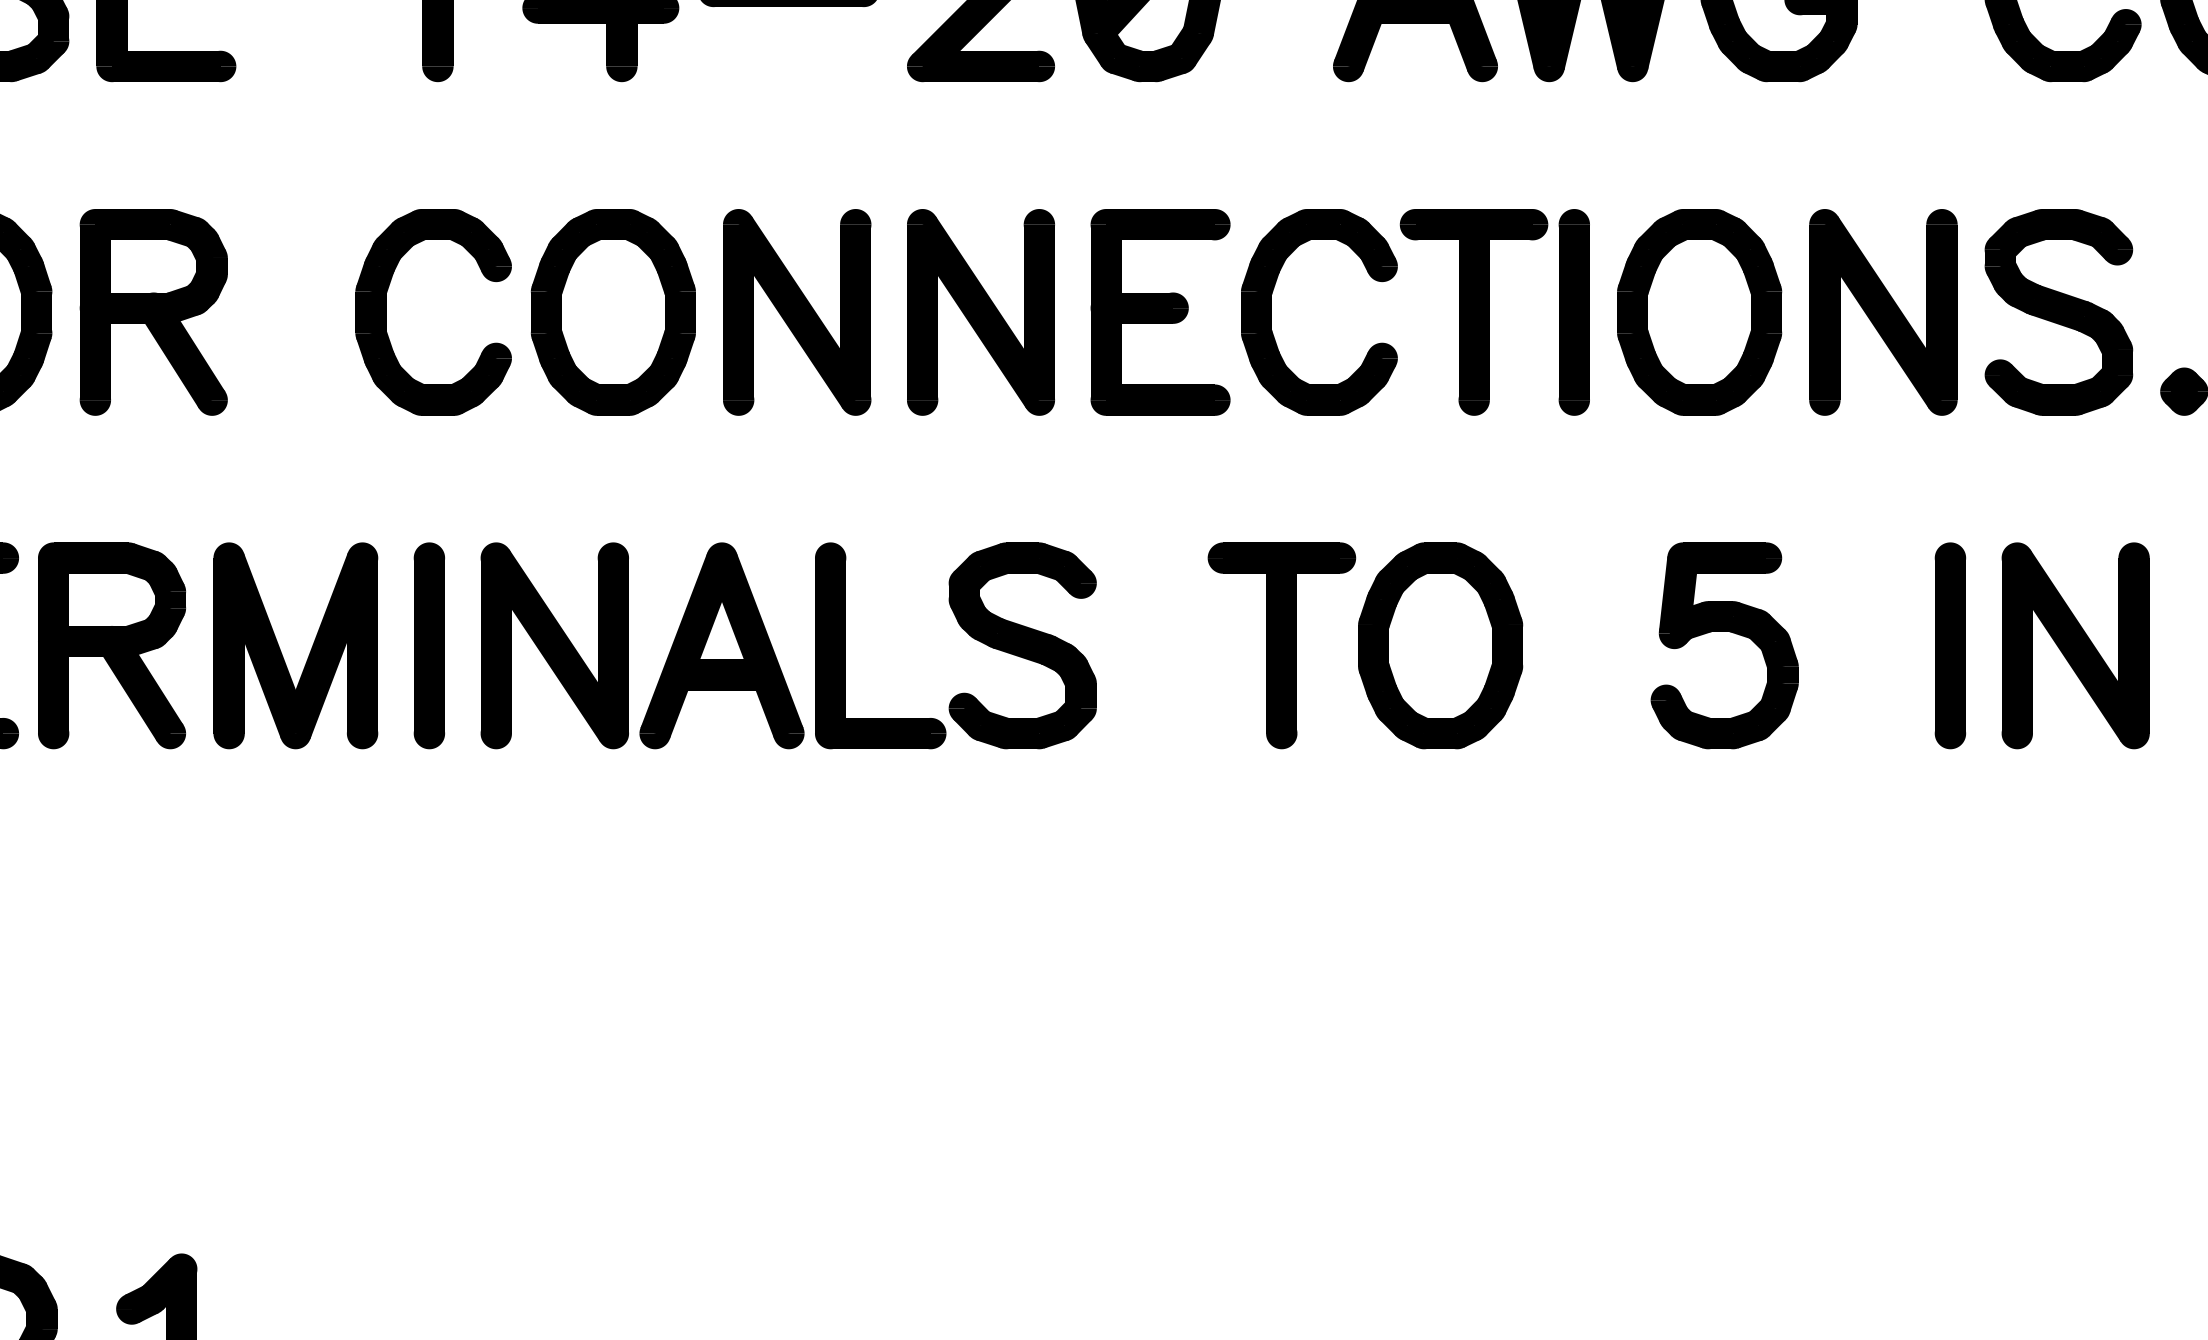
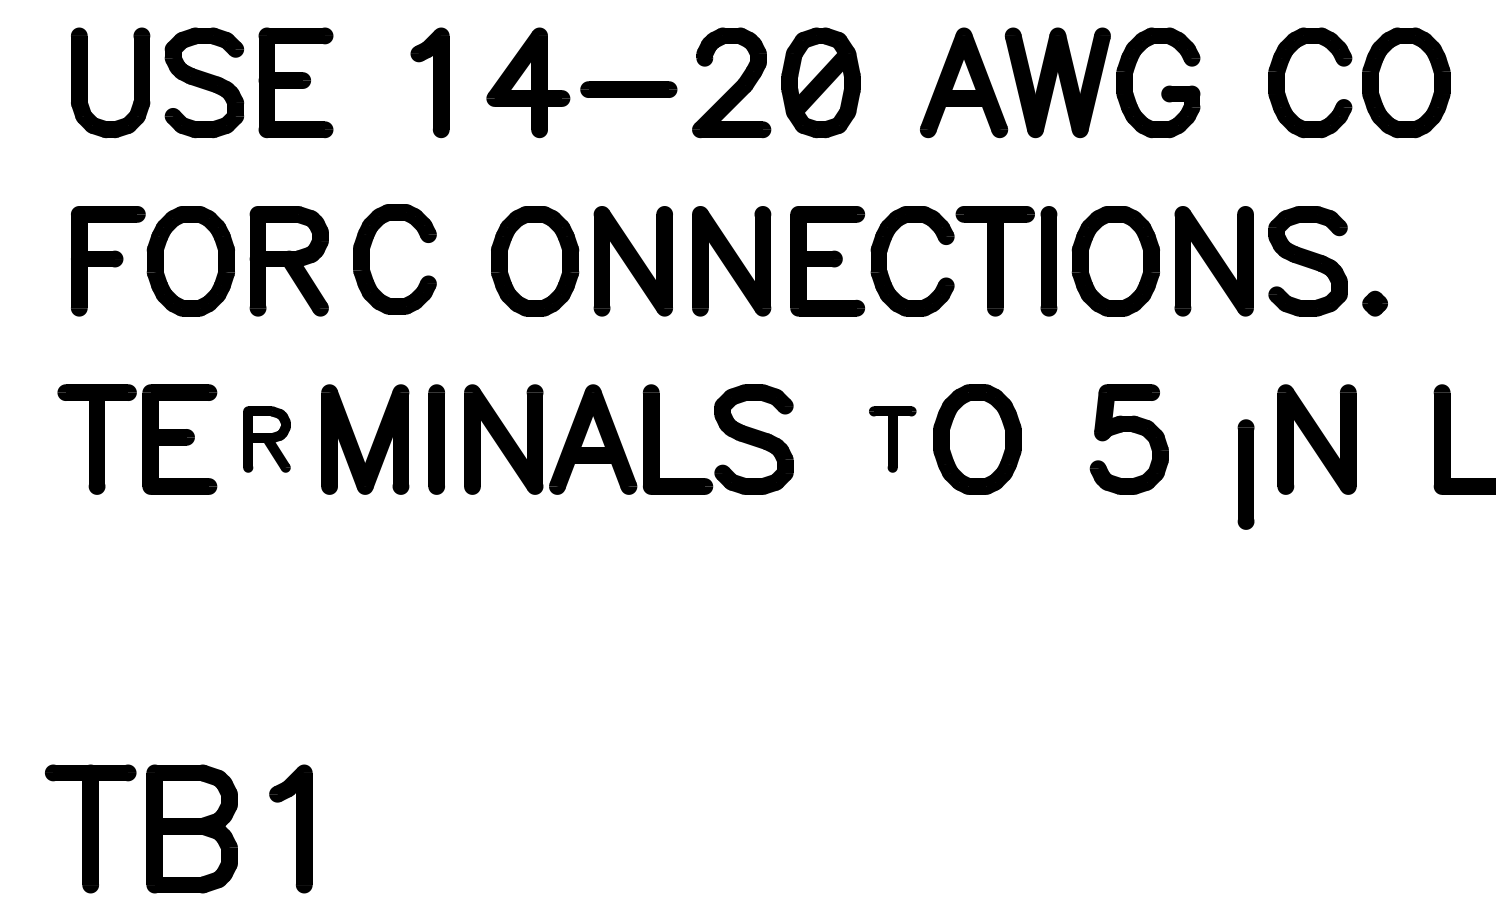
part: (386, 312) -> (369, 259), moved
part: (111, 645) -> (266, 439), size x0.6
part: (1281, 645) -> (892, 439), size x0.6
part: (1949, 645) -> (1245, 474), moved

